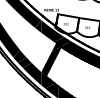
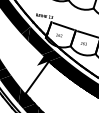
fill: (51, 61) -> (34, 77), removed

